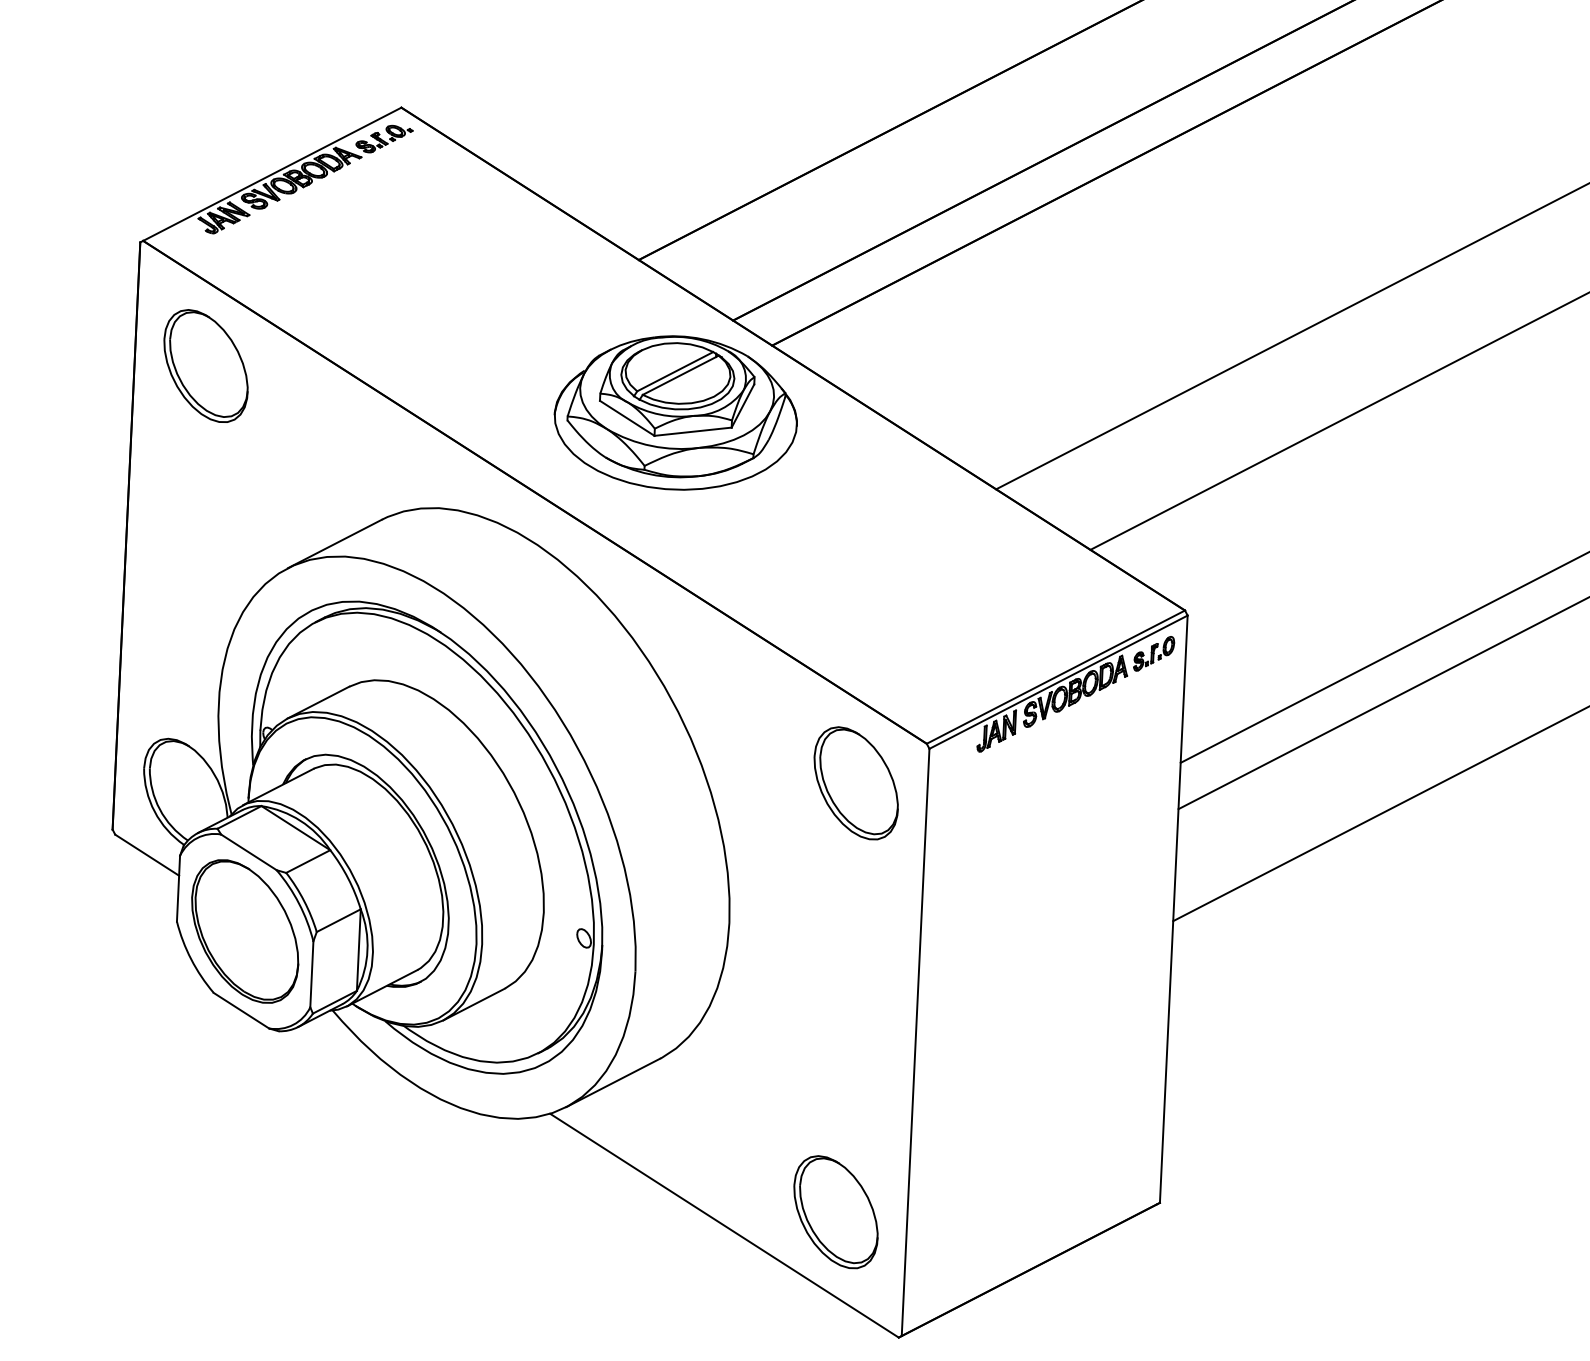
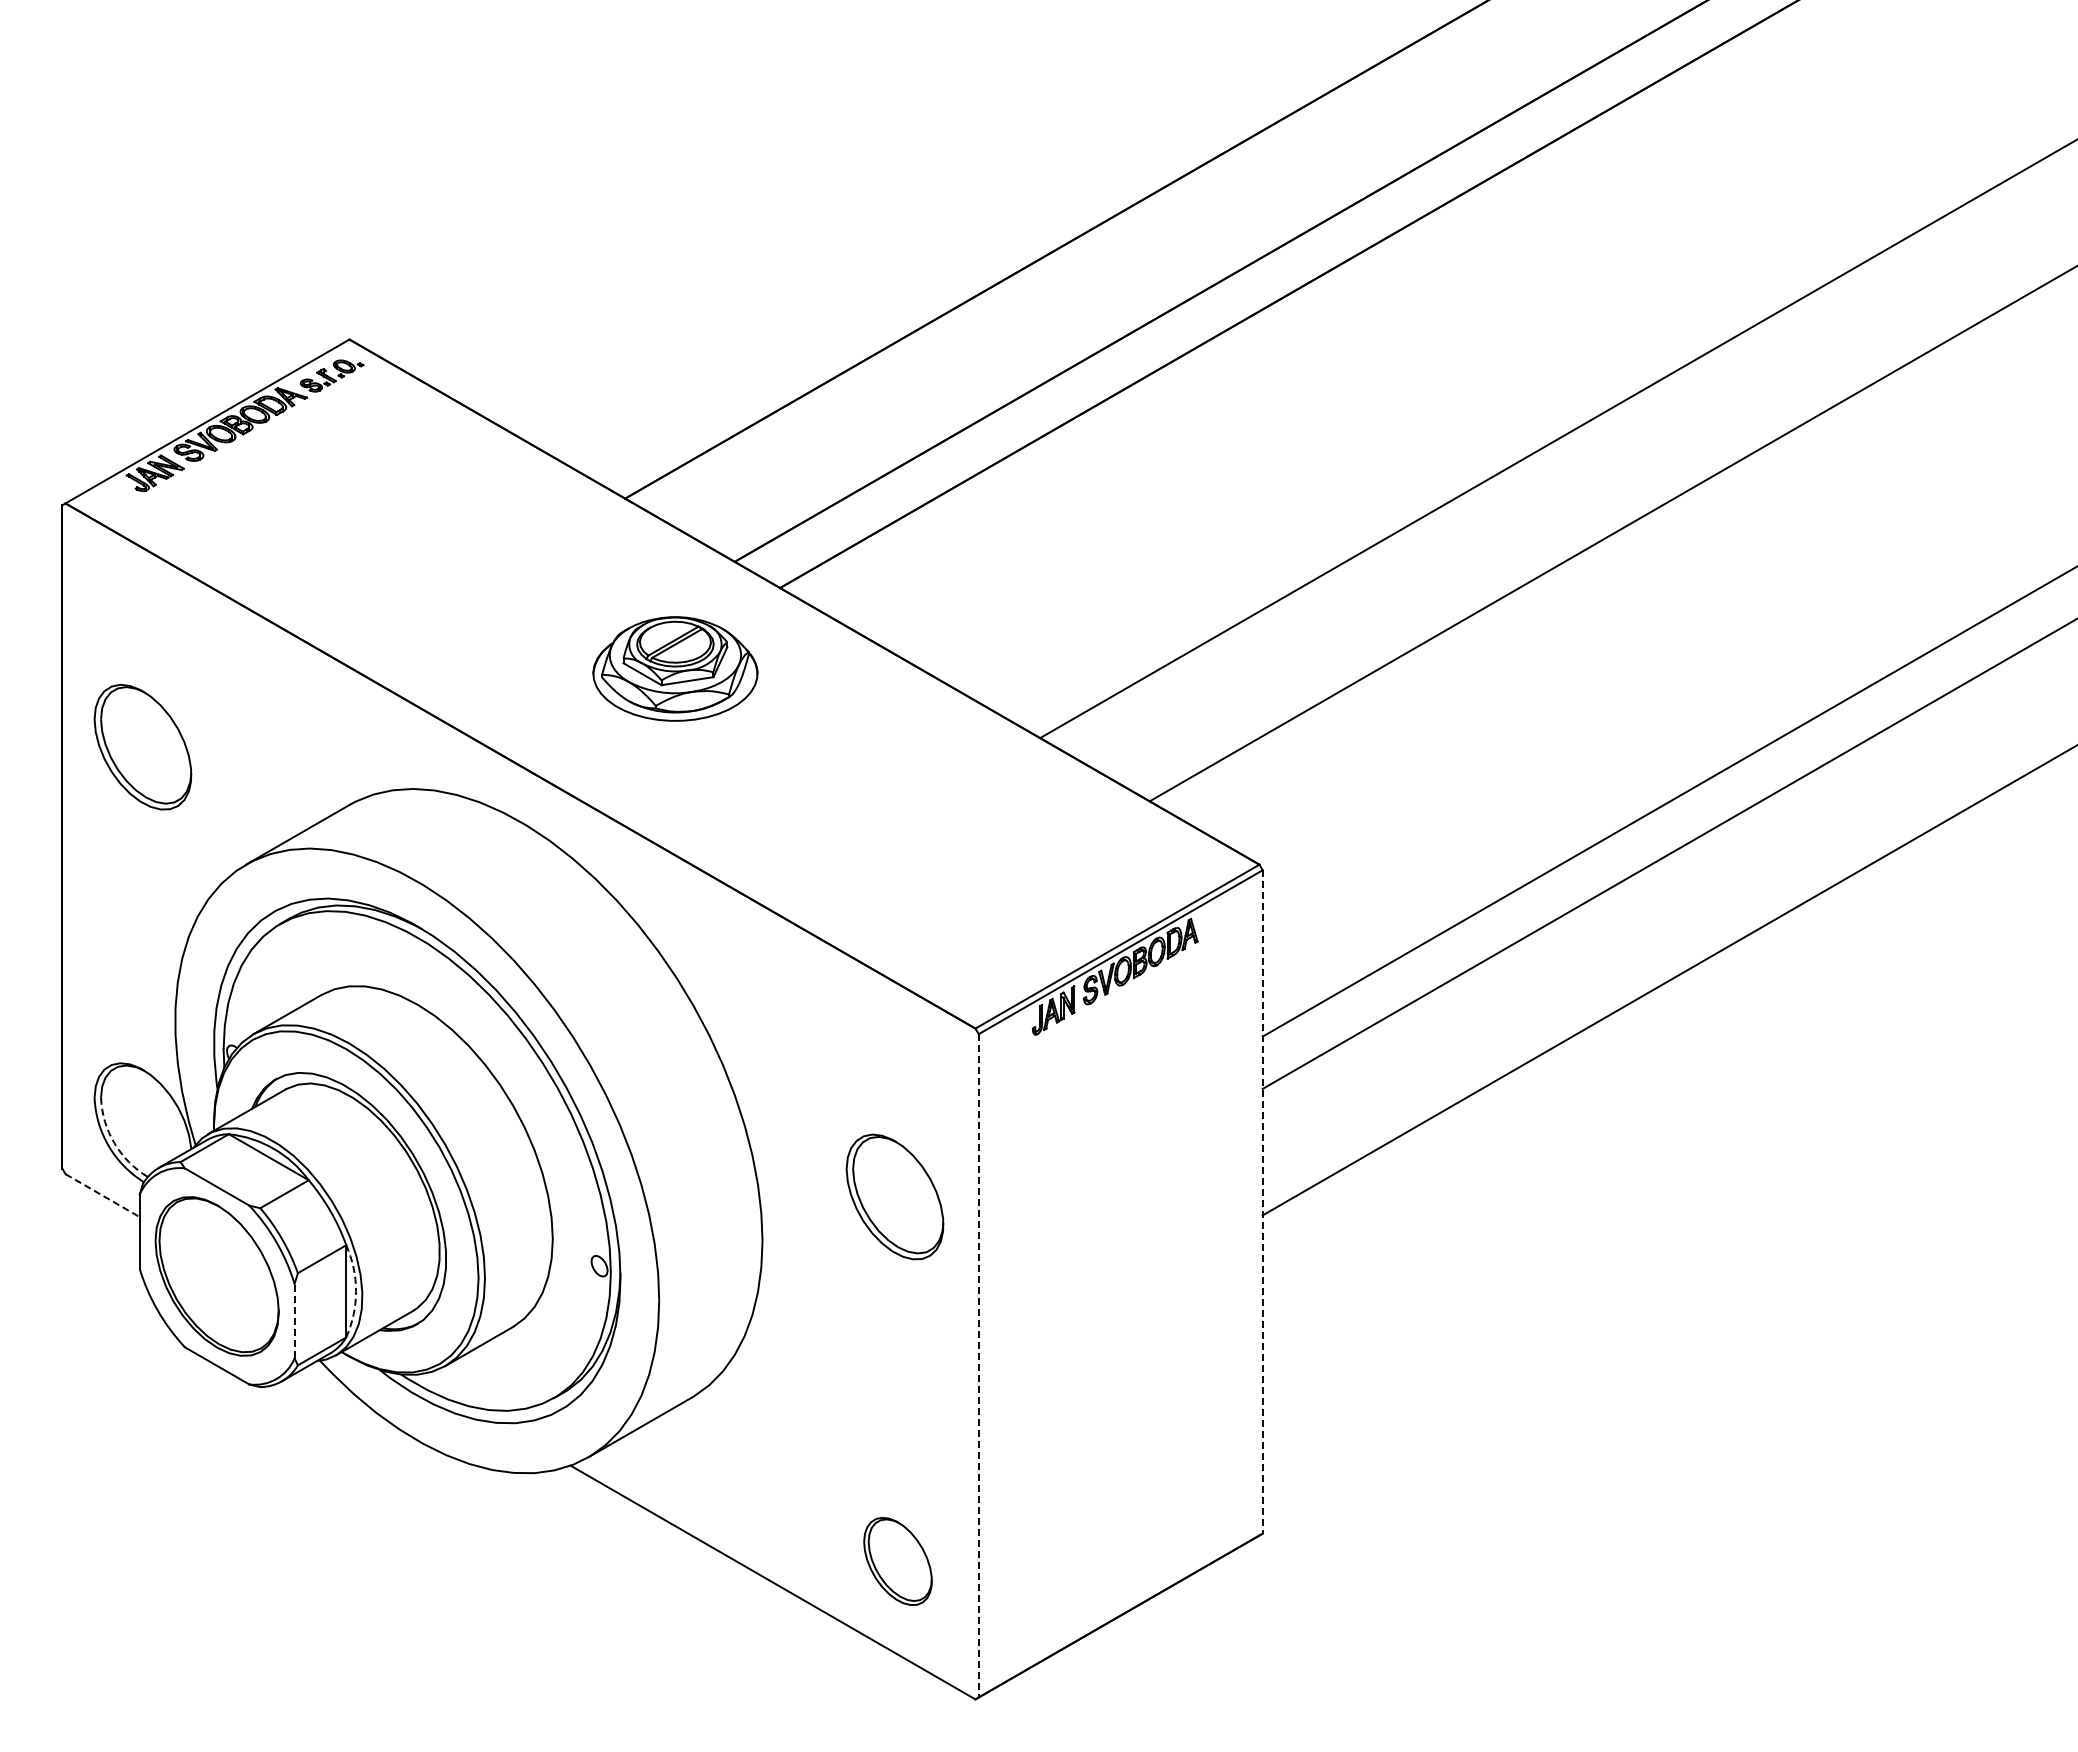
part: (205, 365) -> (142, 746), moved
part: (676, 412) -> (675, 668), size x0.6
part: (1153, 654) -> (1226, 915), removed
part: (855, 782) -> (894, 1196), moved
arc: (159, 809) -> (114, 1143), solid -> dashed
line: (147, 855) -> (102, 1195), solid -> dashed
line: (1173, 908) -> (1262, 1201), solid -> dashed
arc: (367, 950) -> (356, 1291), solid -> dashed
line: (311, 973) -> (294, 1320), solid -> dashed
line: (915, 1042) -> (978, 1365), solid -> dashed
part: (835, 1212) -> (897, 1561), size x0.7

